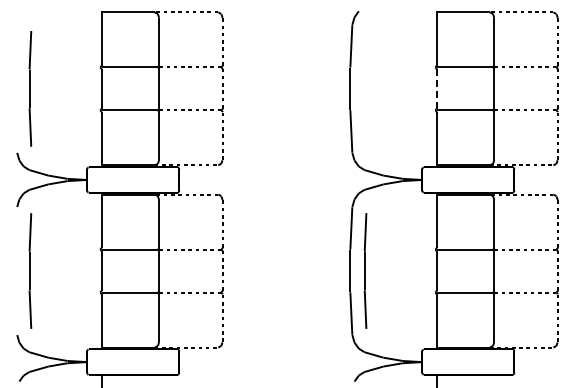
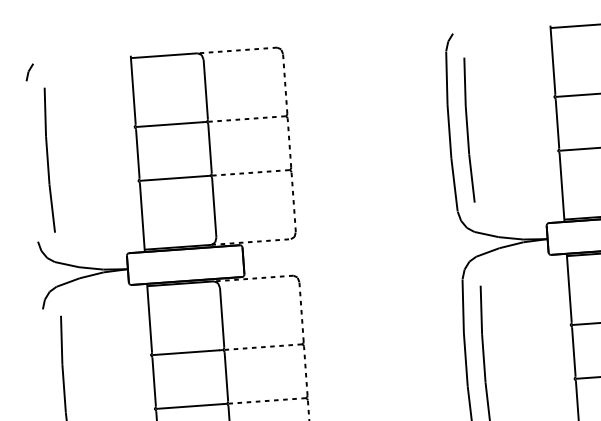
part: (20, 17) -> (29, 71), added
part: (365, 88) -> (468, 129), added
line: (436, 88) -> (557, 123), dashed -> solid

